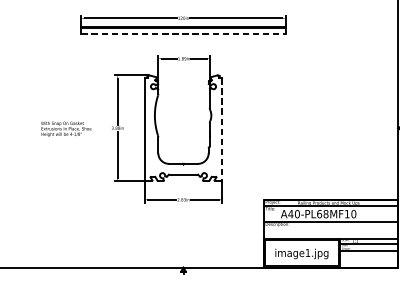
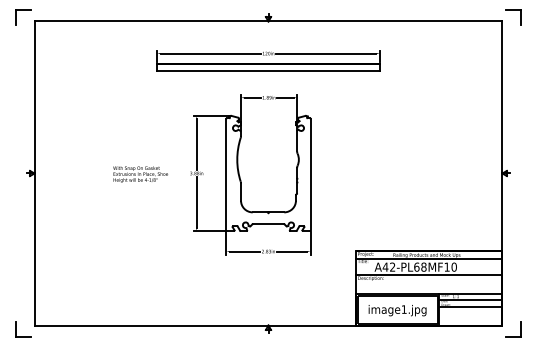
line: (183, 33) -> (268, 70), dashed -> solid
line: (222, 129) -> (310, 174), dashed -> solid
text: (297, 213) -> (392, 266), A40-PL68MF10 -> A42-PL68MF10

